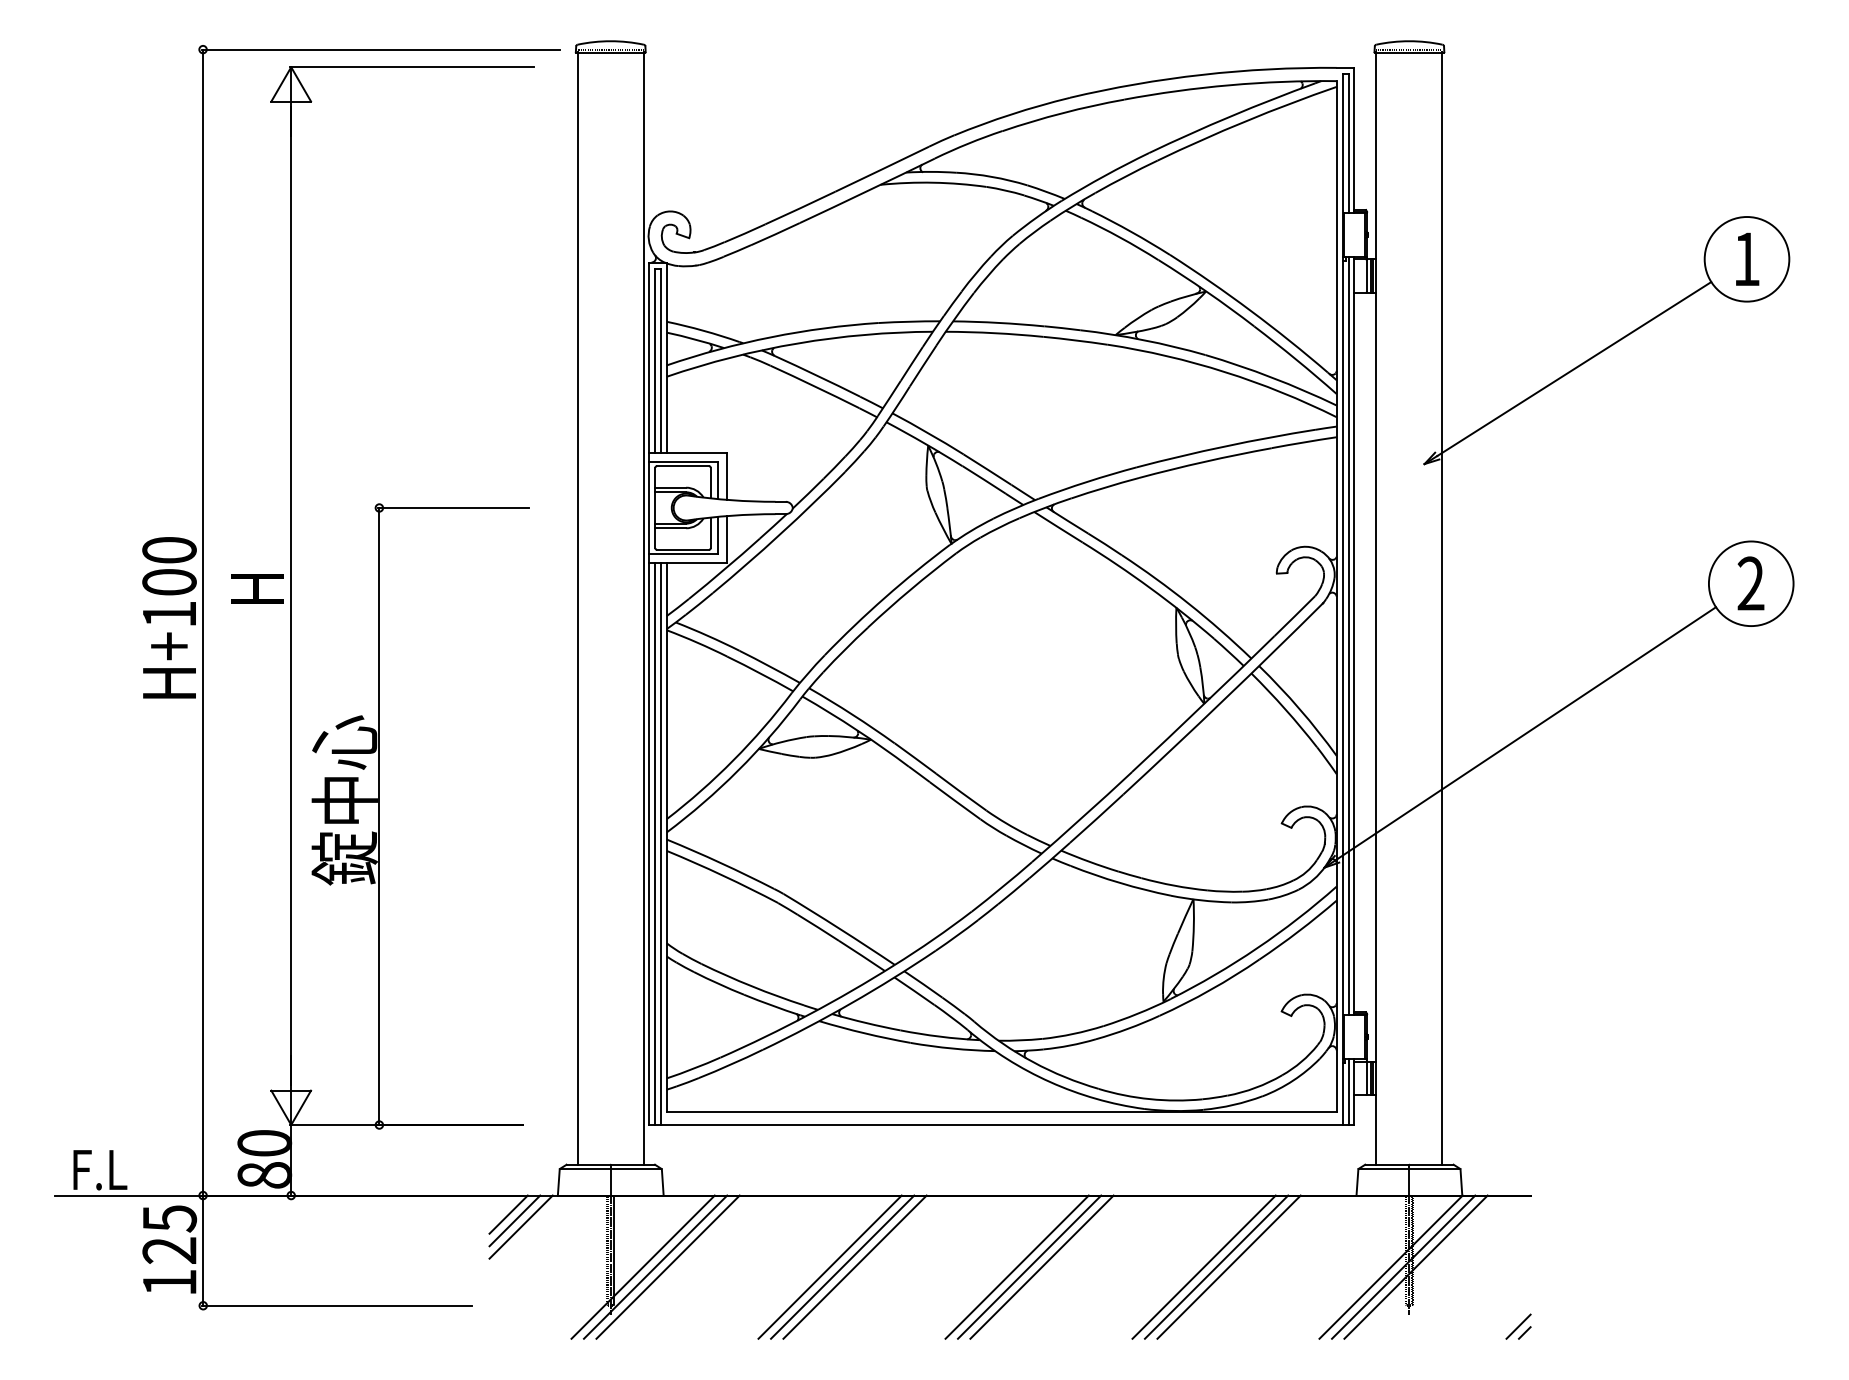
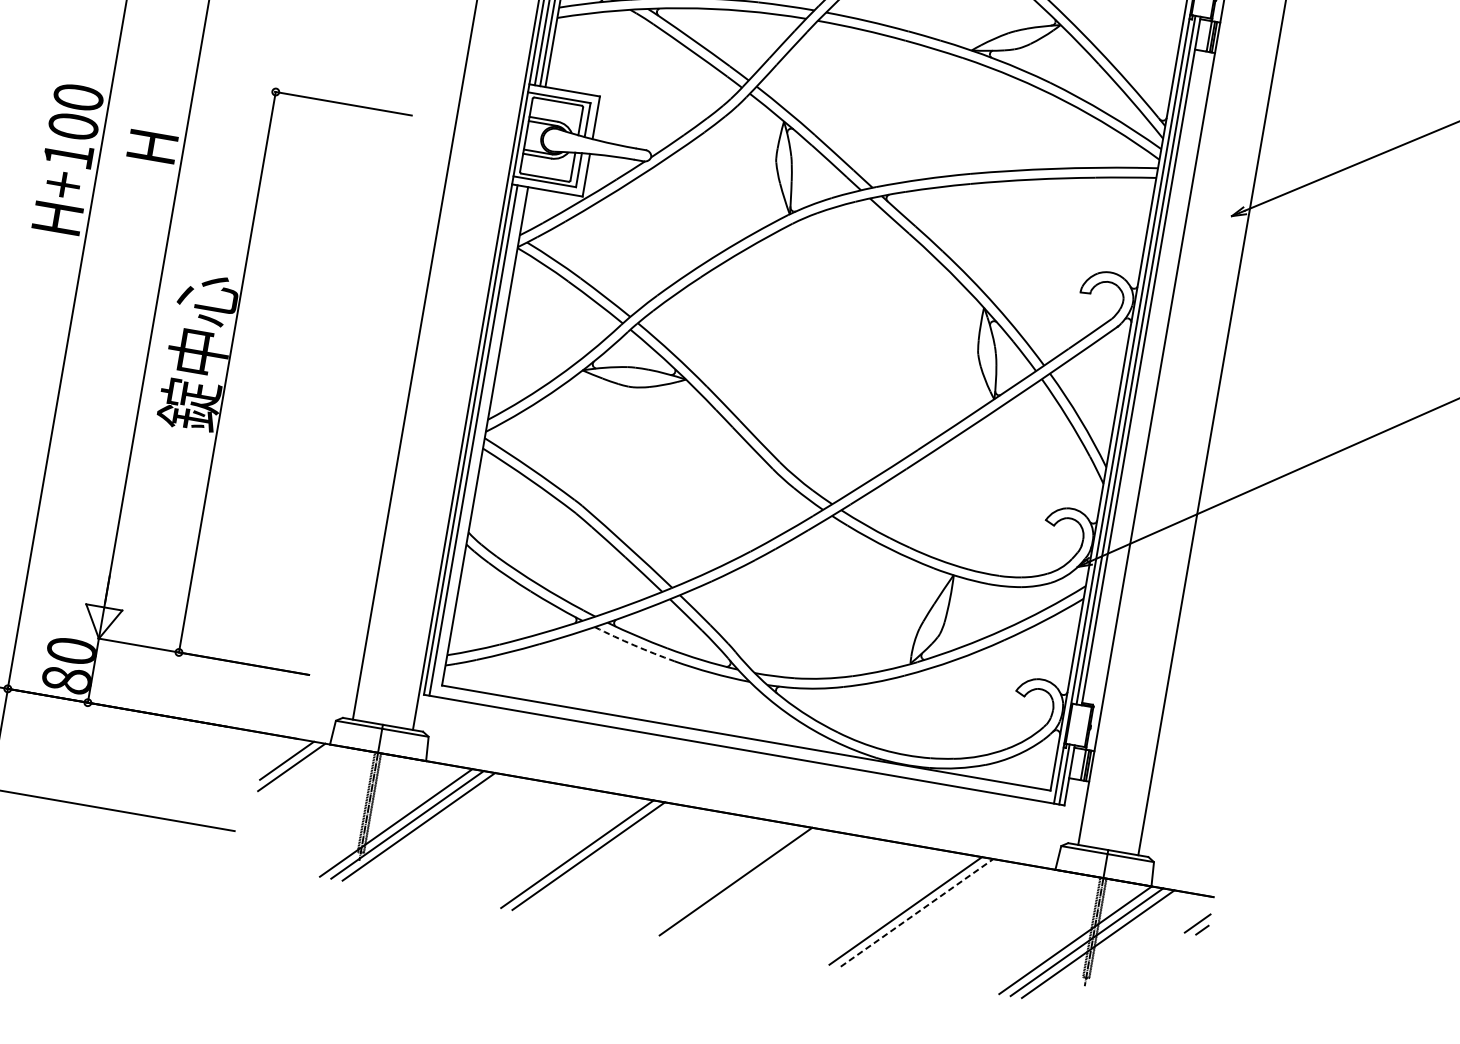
line: (660, 843) -> (478, 440), removed
arc: (864, 1033) -> (633, 645), solid -> dashed
line: (508, 1214) -> (282, 753), removed
line: (829, 1266) -> (565, 851), removed
line: (1029, 1266) -> (747, 882), removed
line: (1041, 1266) -> (758, 884), removed
line: (1216, 1266) -> (917, 912), solid -> dashed
line: (1228, 1266) -> (928, 914), removed
part: (1518, 1326) -> (1197, 923), moved

